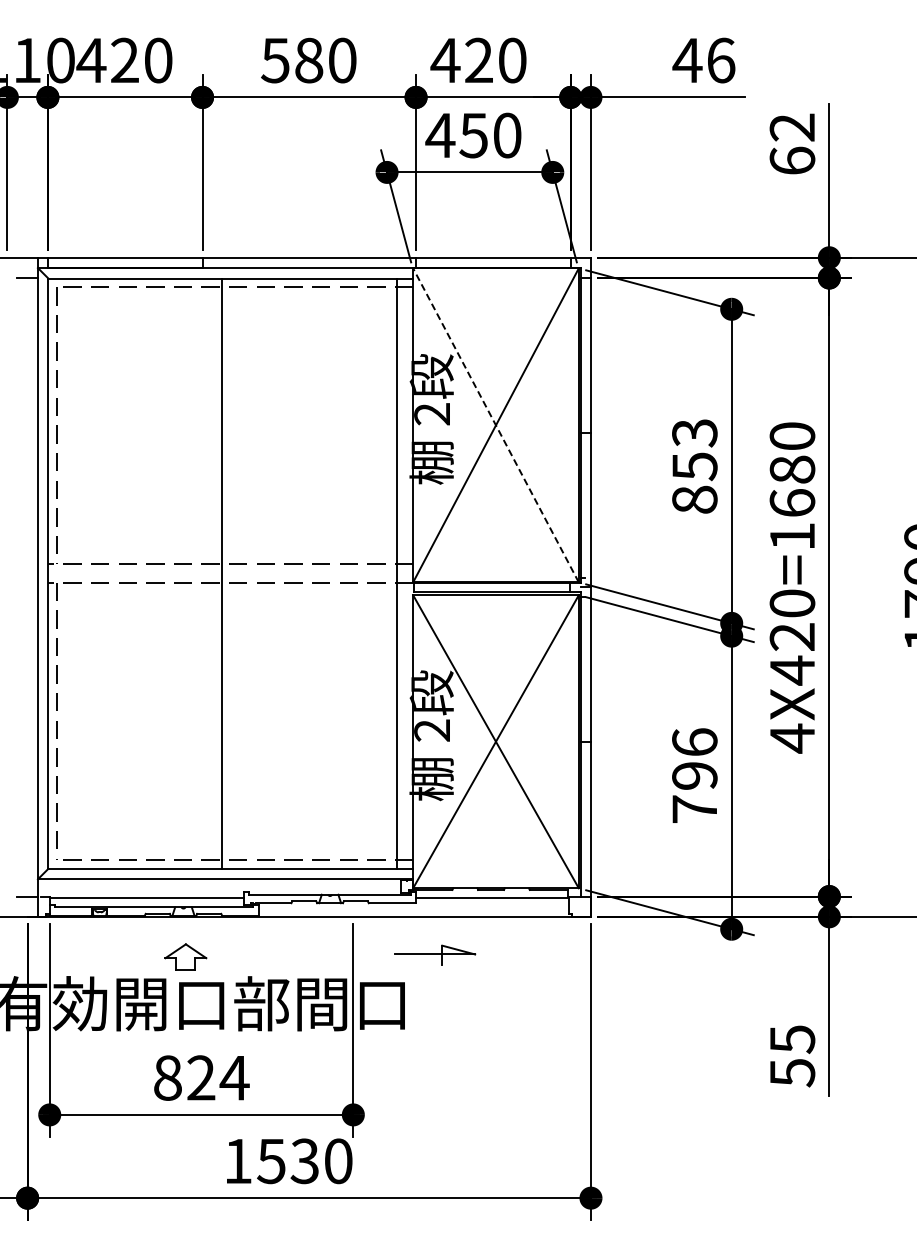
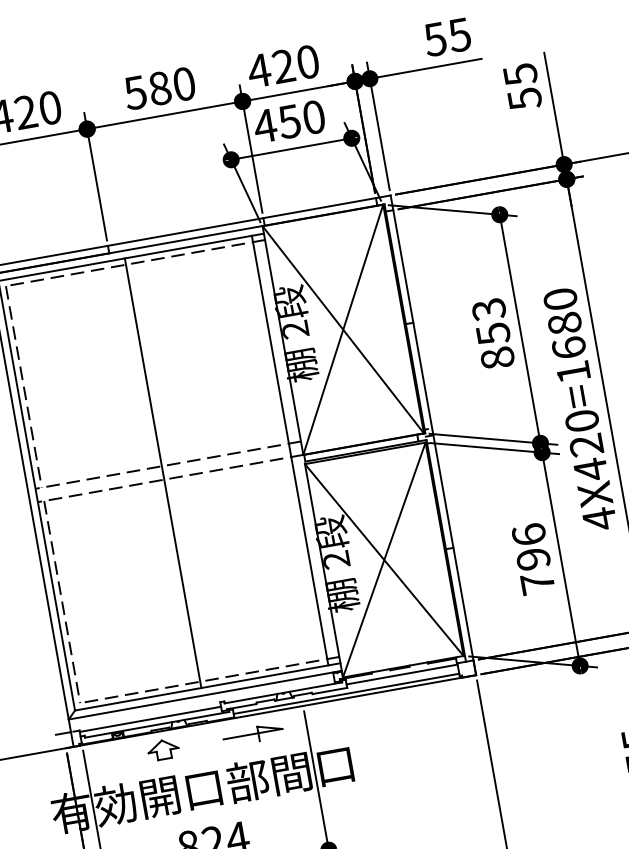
text: (703, 60) -> (447, 37), 46 -> 55
text: (792, 144) -> (522, 86), 62 -> 55
line: (495, 425) -> (342, 329), dashed -> solid
line: (413, 910) -> (346, 693), added
part: (435, 954) -> (253, 734), moved
part: (185, 956) -> (163, 749), moved

